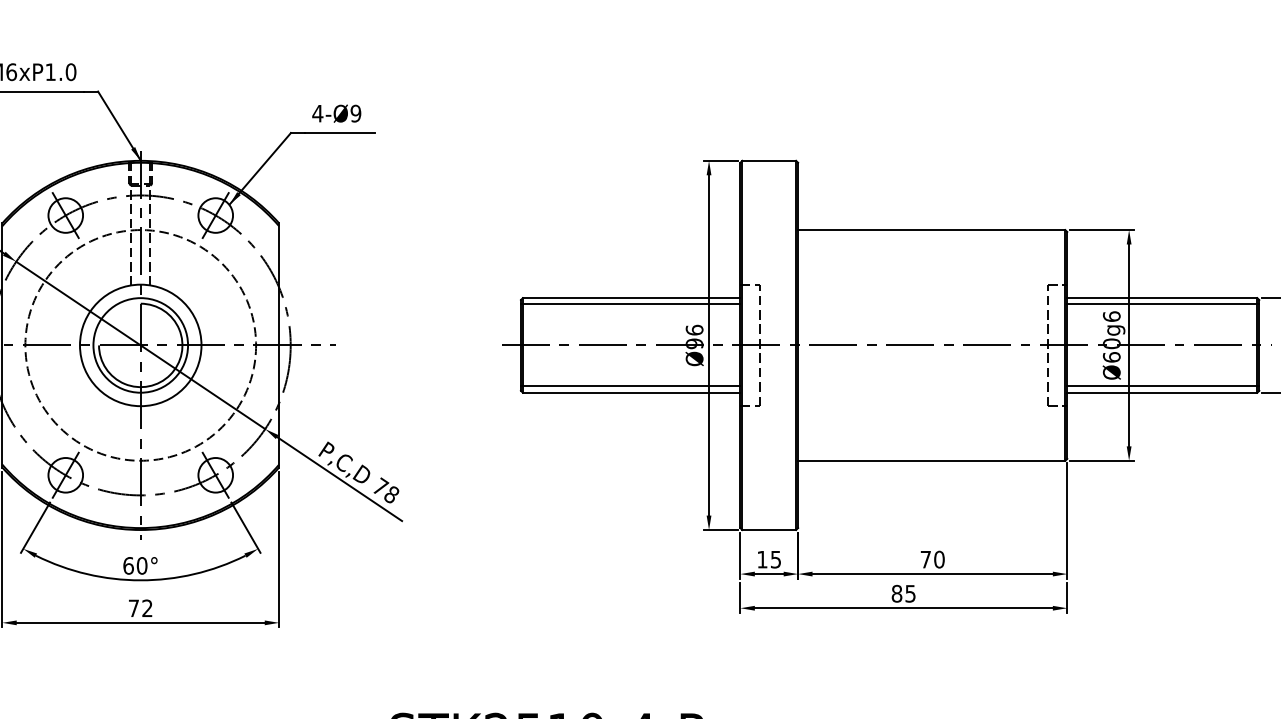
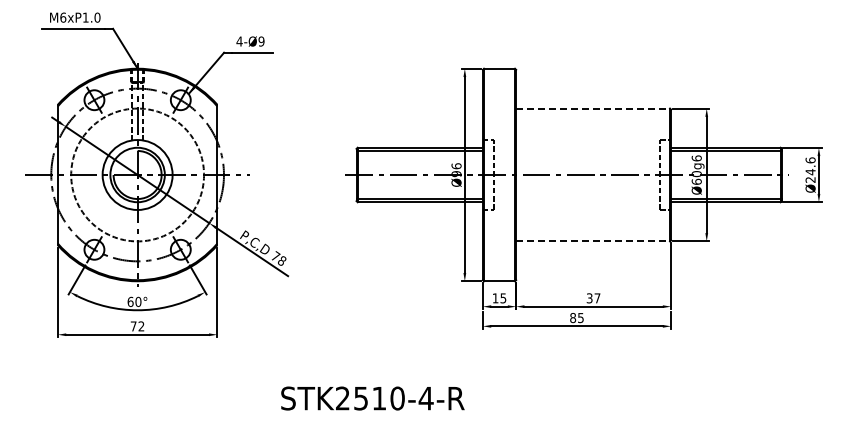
line: (932, 229) -> (593, 108), solid -> dashed
line: (932, 460) -> (593, 241), solid -> dashed
text: (932, 559) -> (593, 298), 70 -> 37

